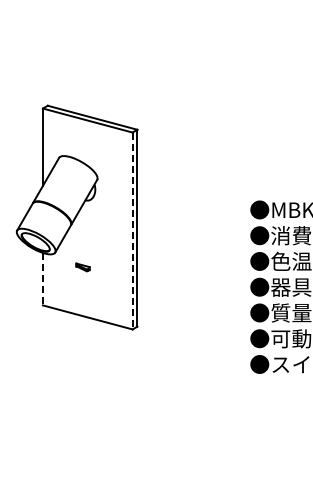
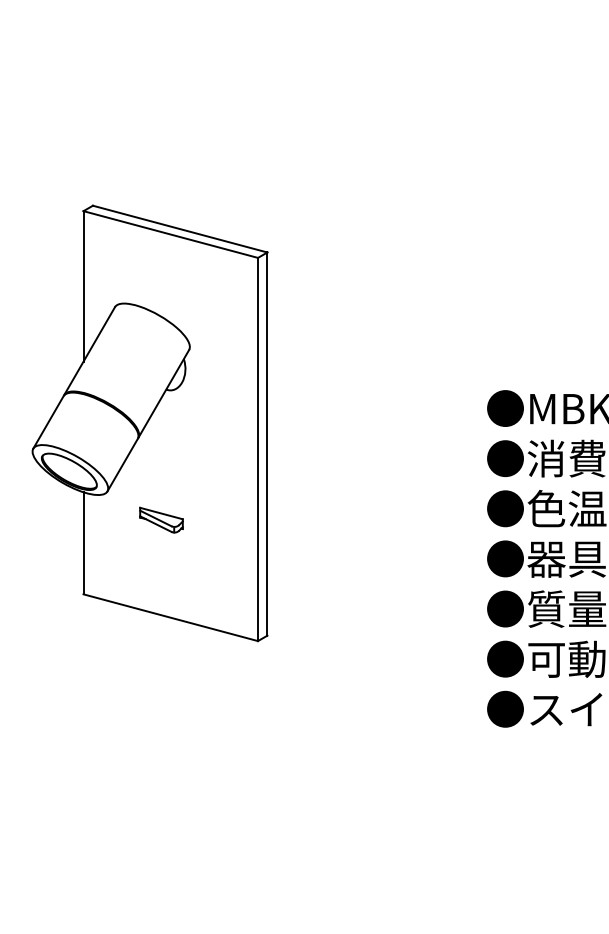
line: (132, 231) -> (257, 450), dashed -> solid
part: (82, 267) -> (160, 520), size x1.67
line: (42, 279) -> (82, 543), dashed -> solid

